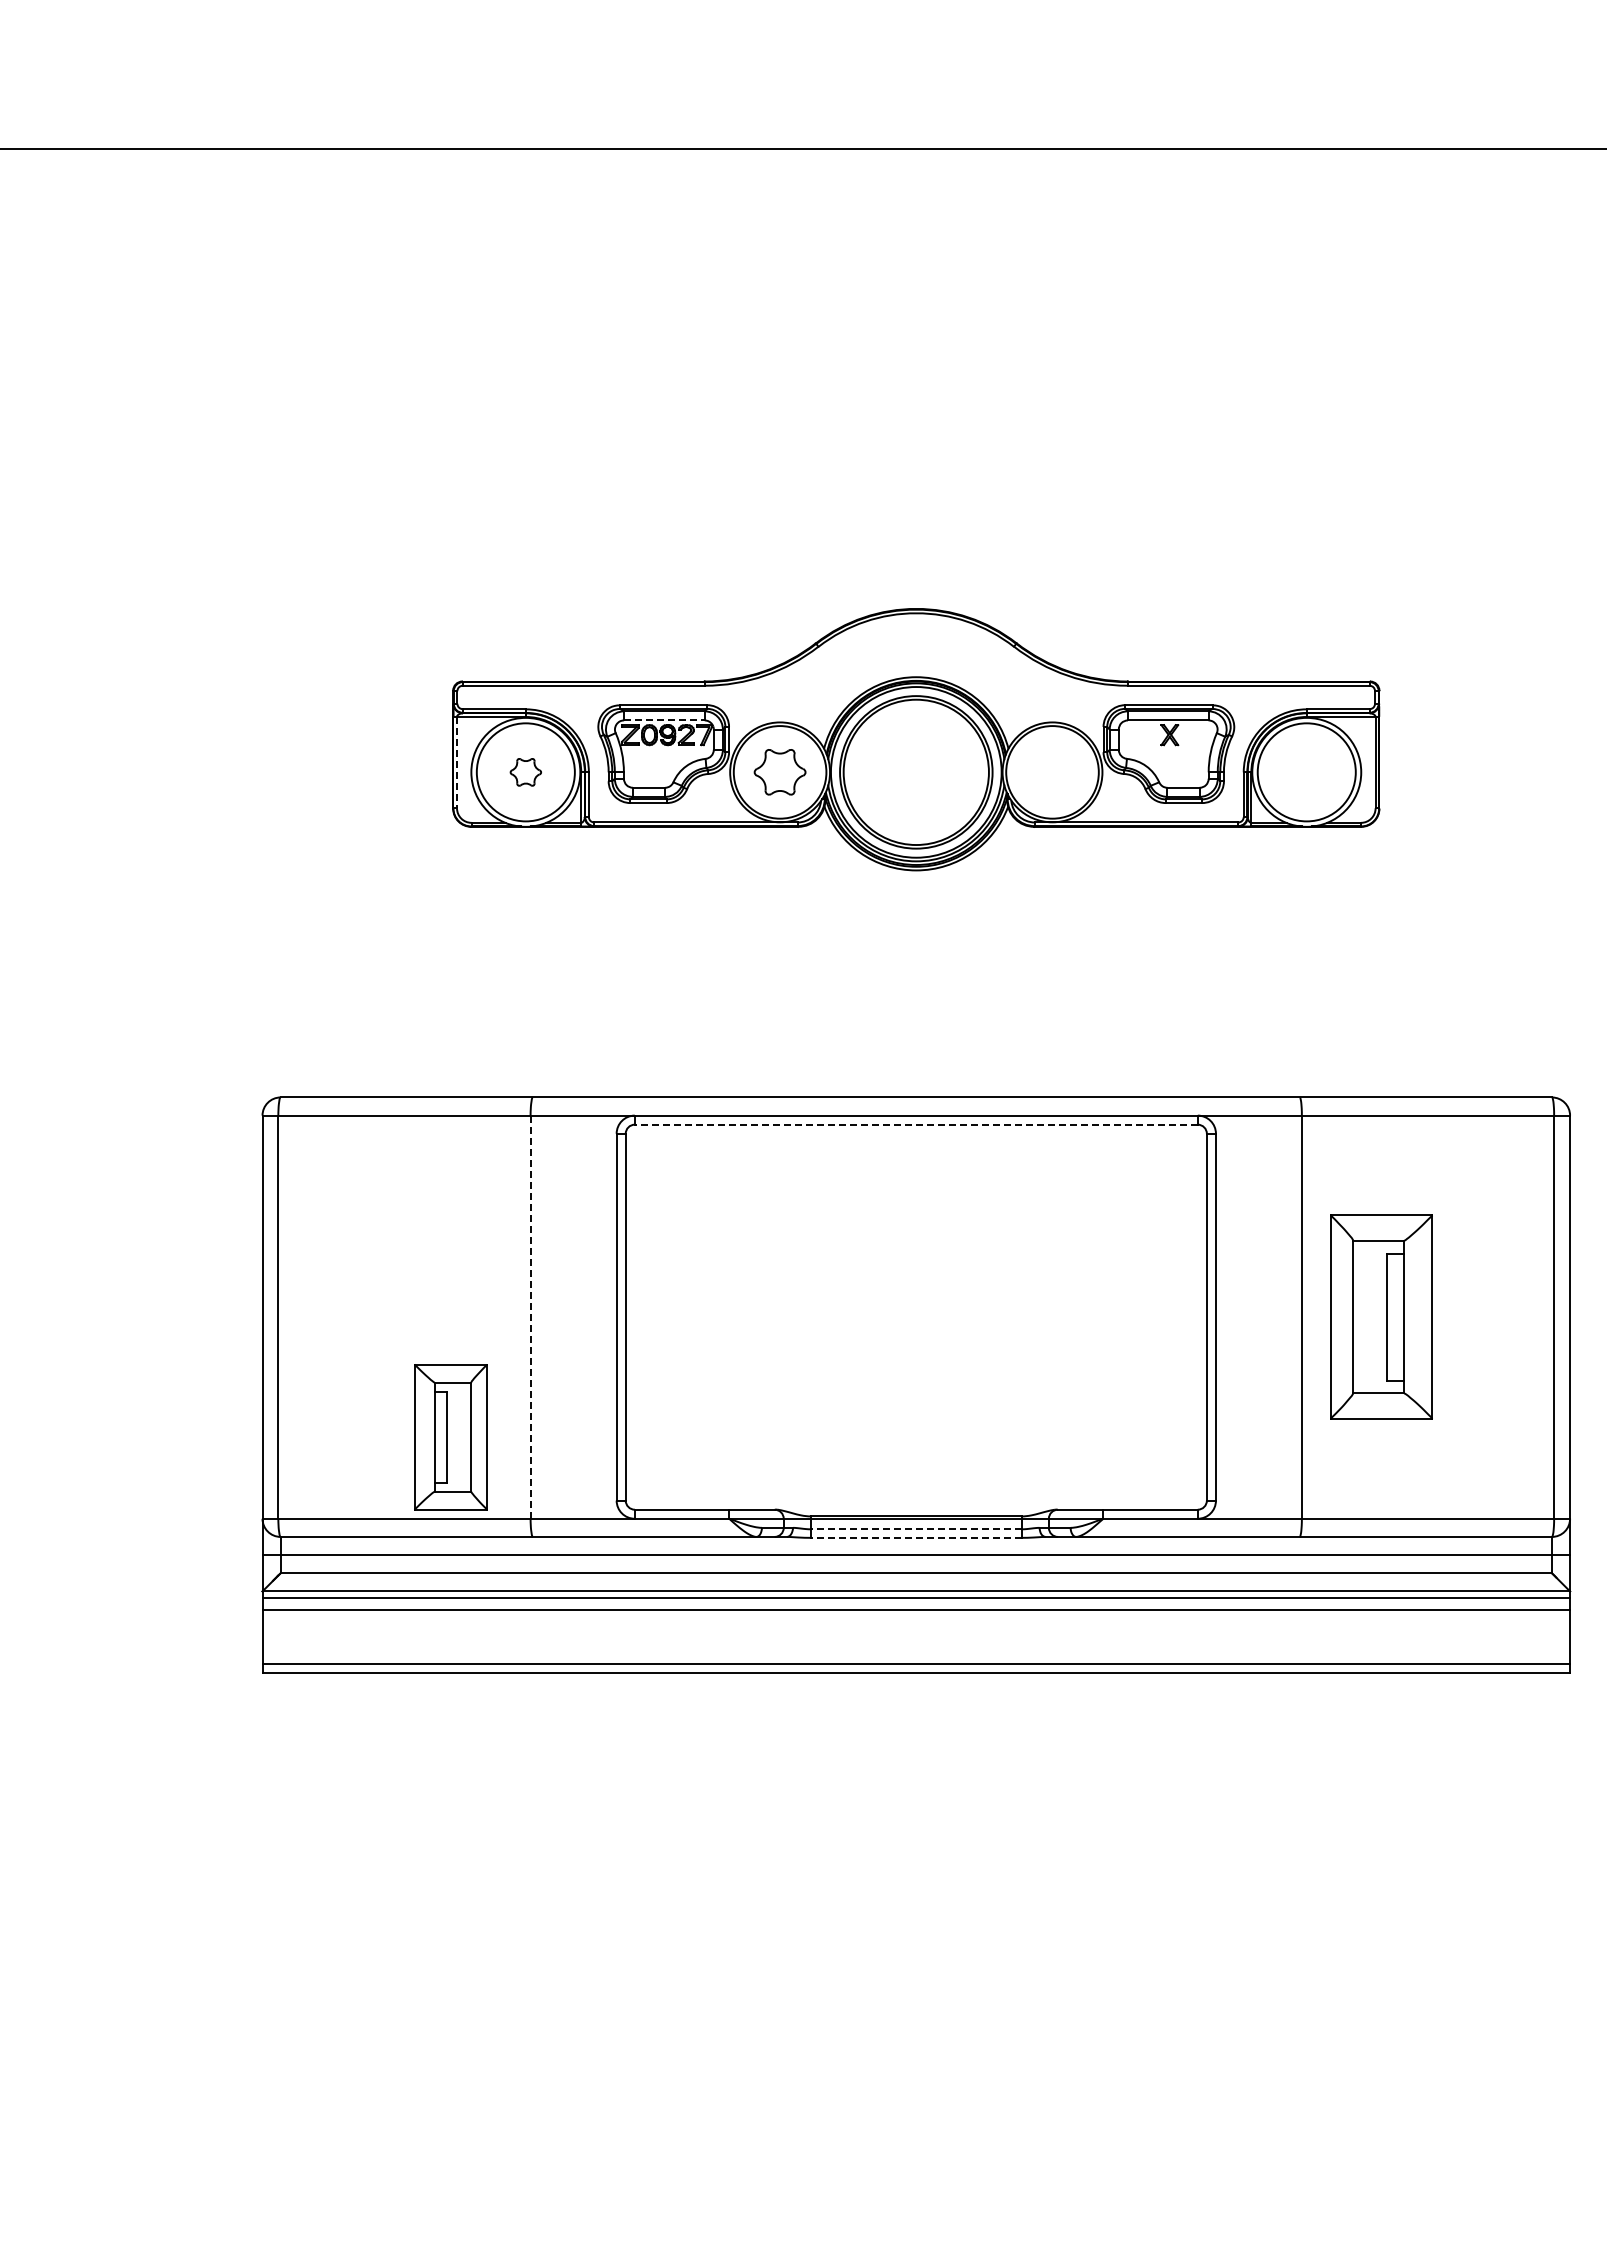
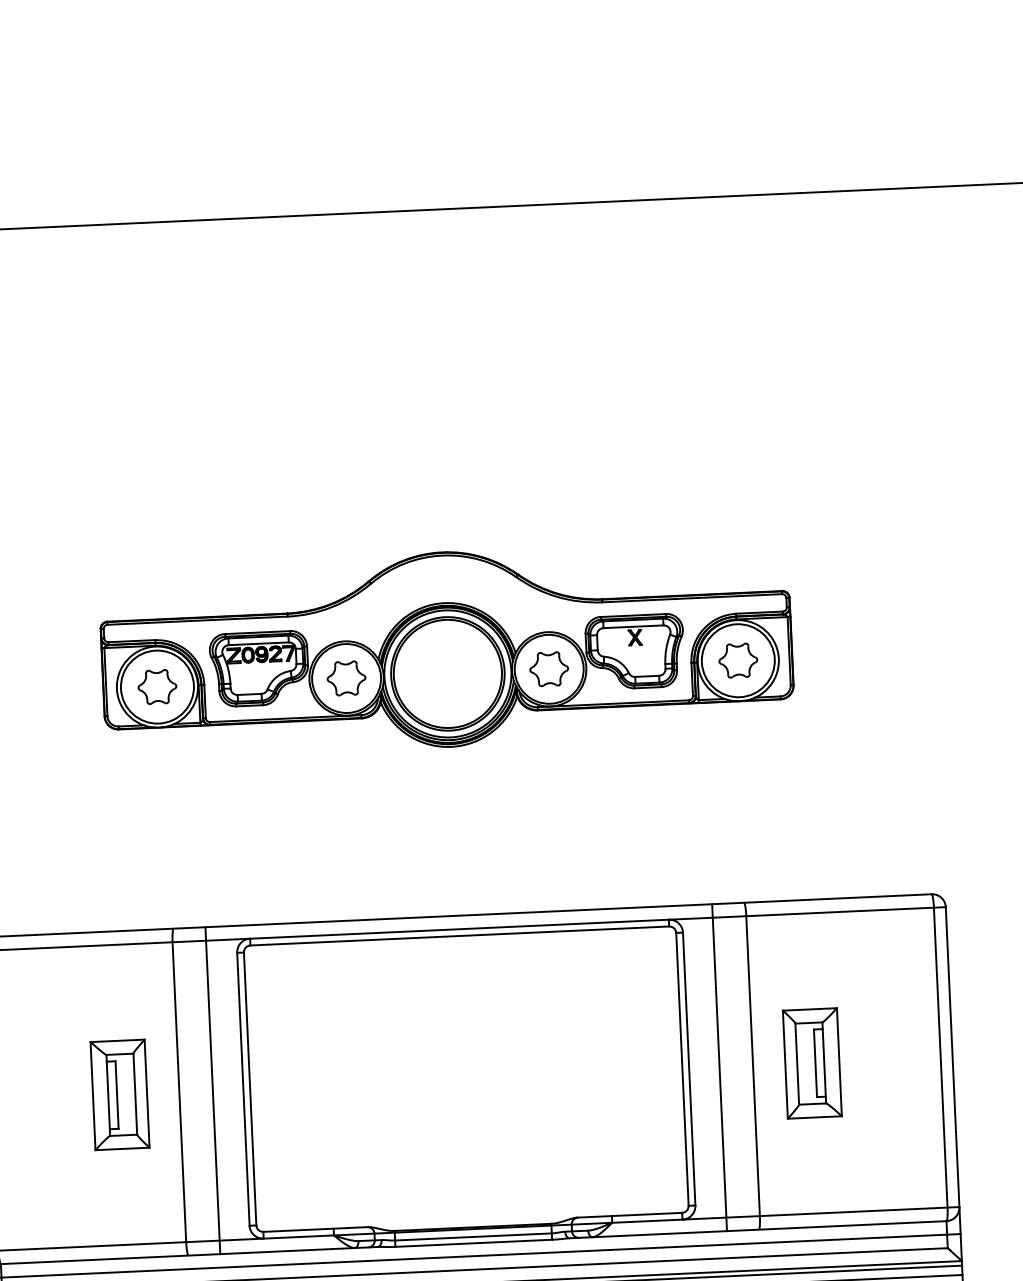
line: (664, 720) -> (258, 643), dashed -> solid
line: (457, 762) -> (106, 682), dashed -> solid
part: (525, 772) -> (157, 687), size x1.67
part: (1052, 772) -> (549, 669), added
part: (1306, 772) -> (738, 660), added
line: (915, 1124) -> (459, 935), dashed -> solid
line: (575, 1316) -> (212, 1090), added
line: (1256, 1316) -> (719, 1067), added
line: (530, 1317) -> (179, 1092), dashed -> solid
part: (1381, 1317) -> (812, 1063), size x0.71
part: (450, 1437) -> (119, 1095), moved
line: (915, 1529) -> (472, 1237), dashed -> solid
line: (915, 1537) -> (473, 1243), dashed -> solid

